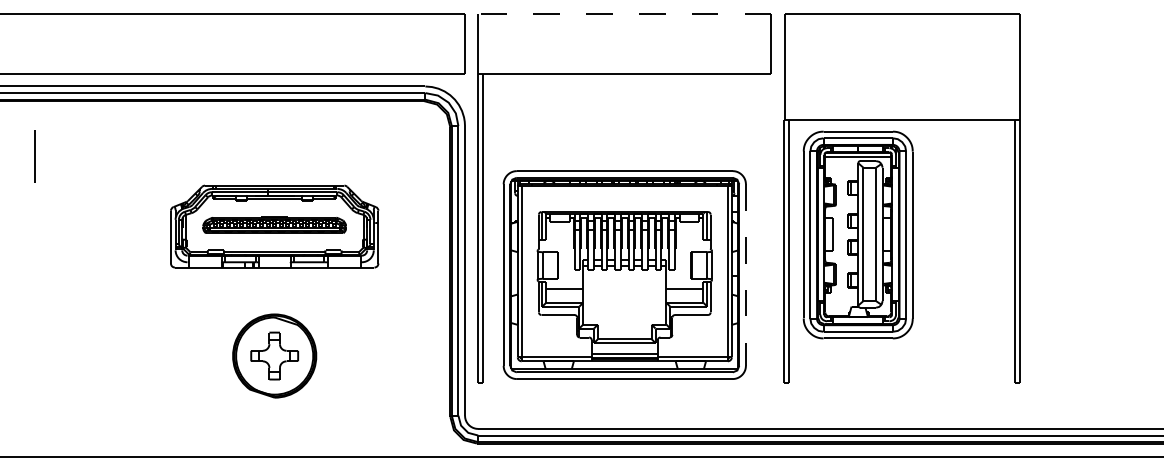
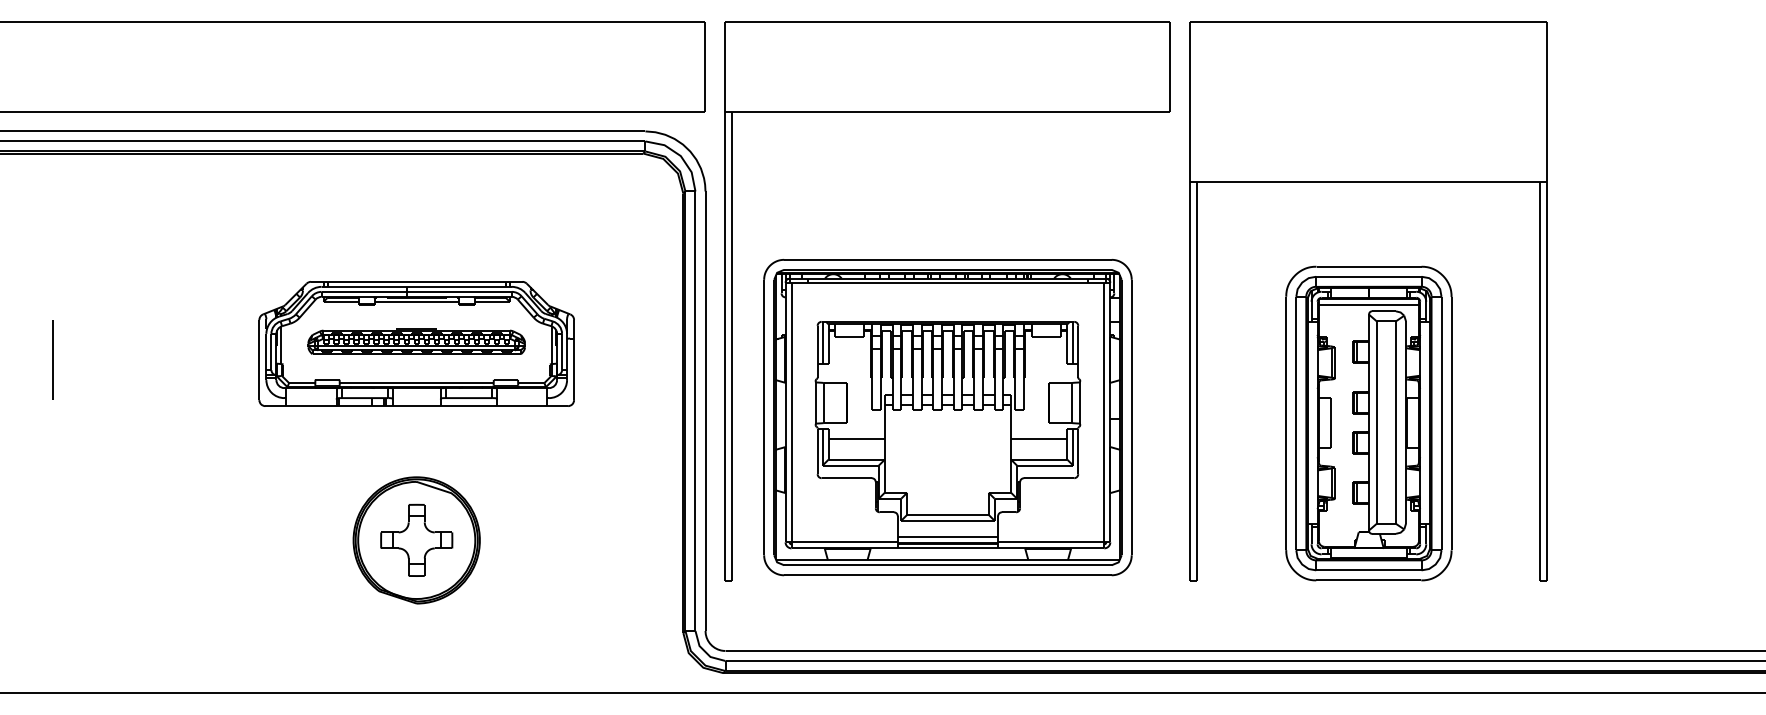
line: (624, 14) -> (947, 22), dashed -> solid
line: (34, 156) -> (52, 360), moved
part: (857, 234) -> (1367, 422), moved
line: (745, 275) -> (1131, 418), dashed -> solid

